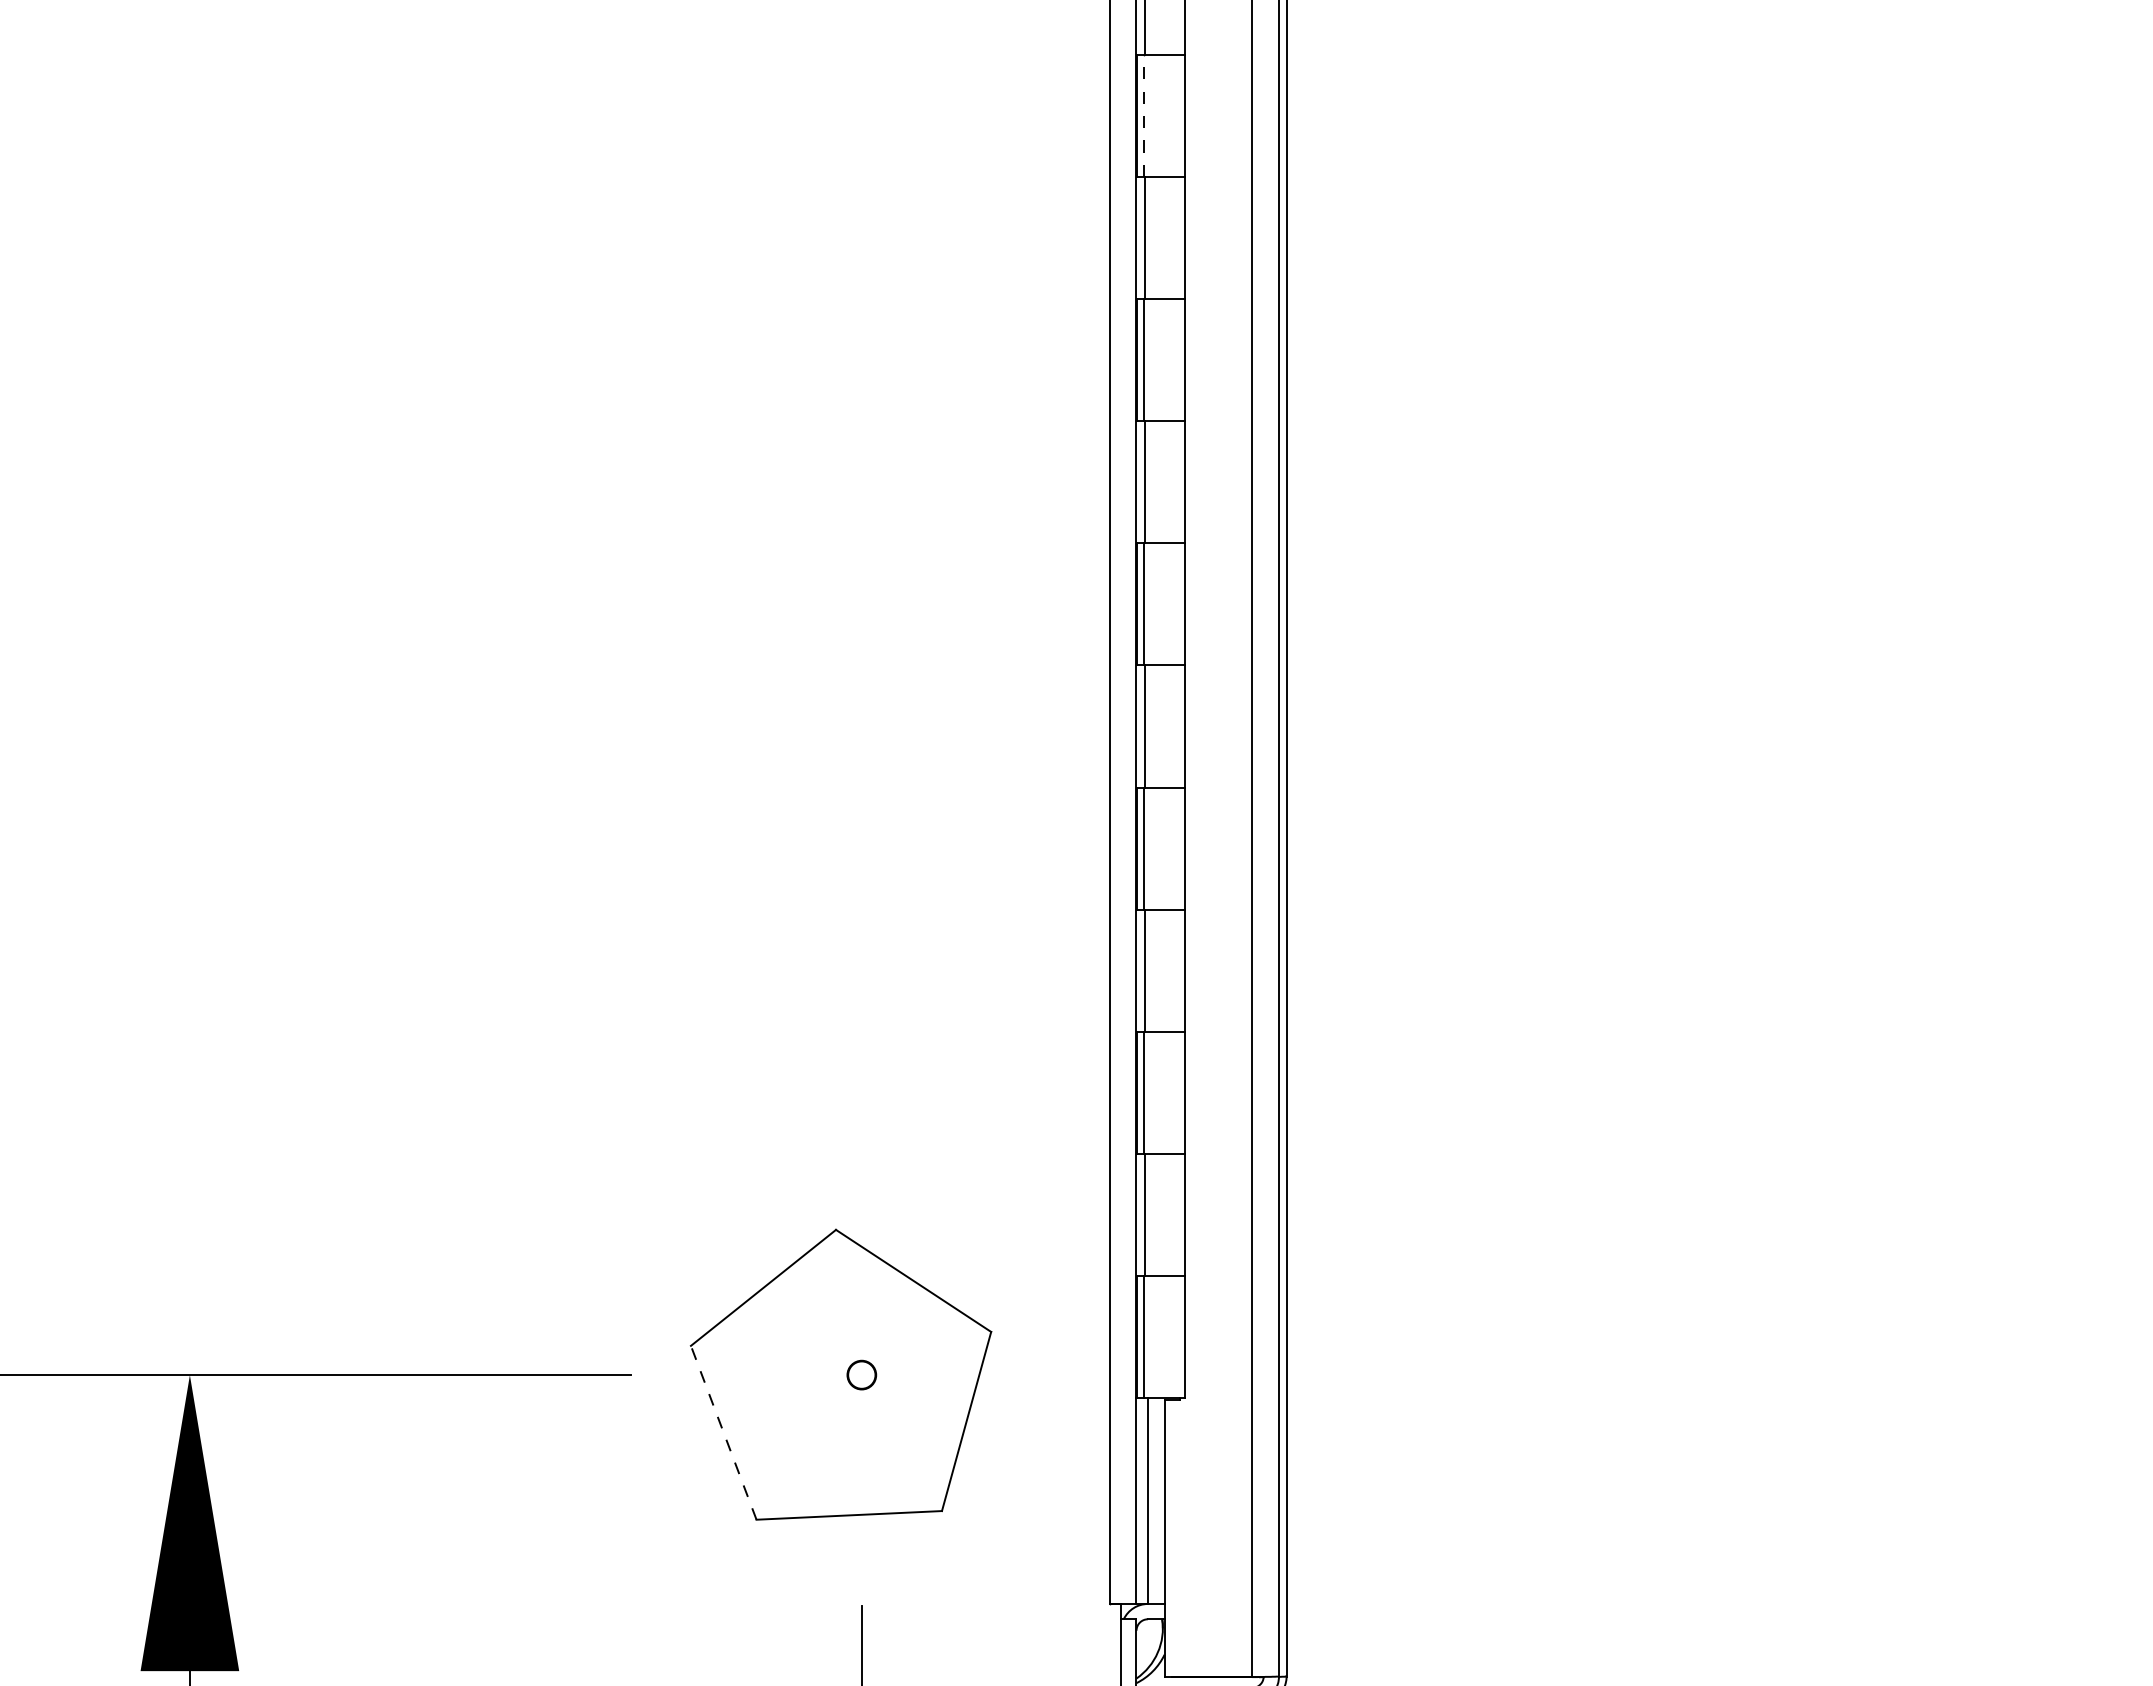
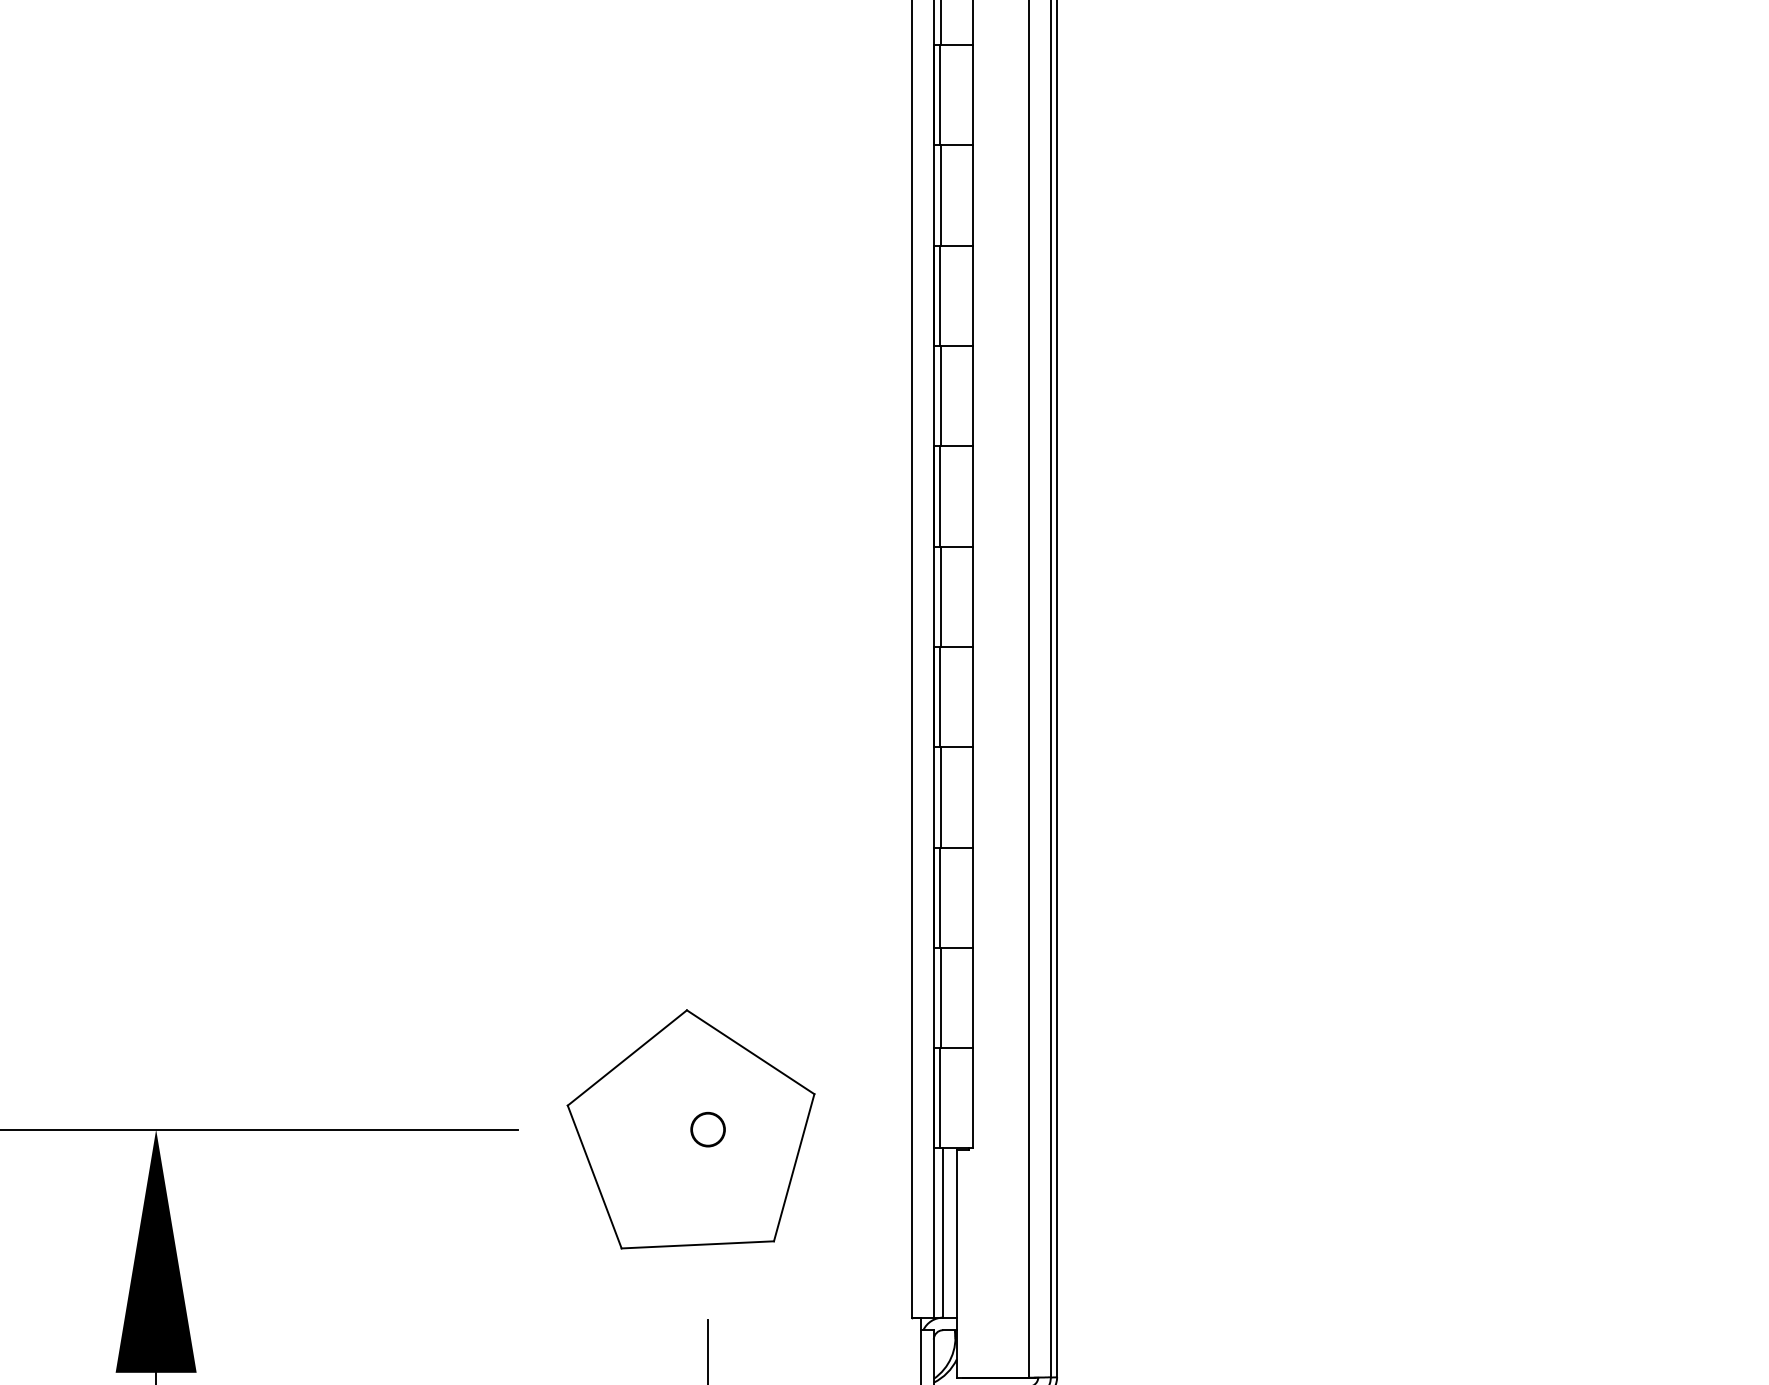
line: (1144, 115) -> (940, 94), dashed -> solid
circle: (861, 1374) -> (707, 1129), size x1.43
line: (723, 1432) -> (594, 1176), dashed -> solid

